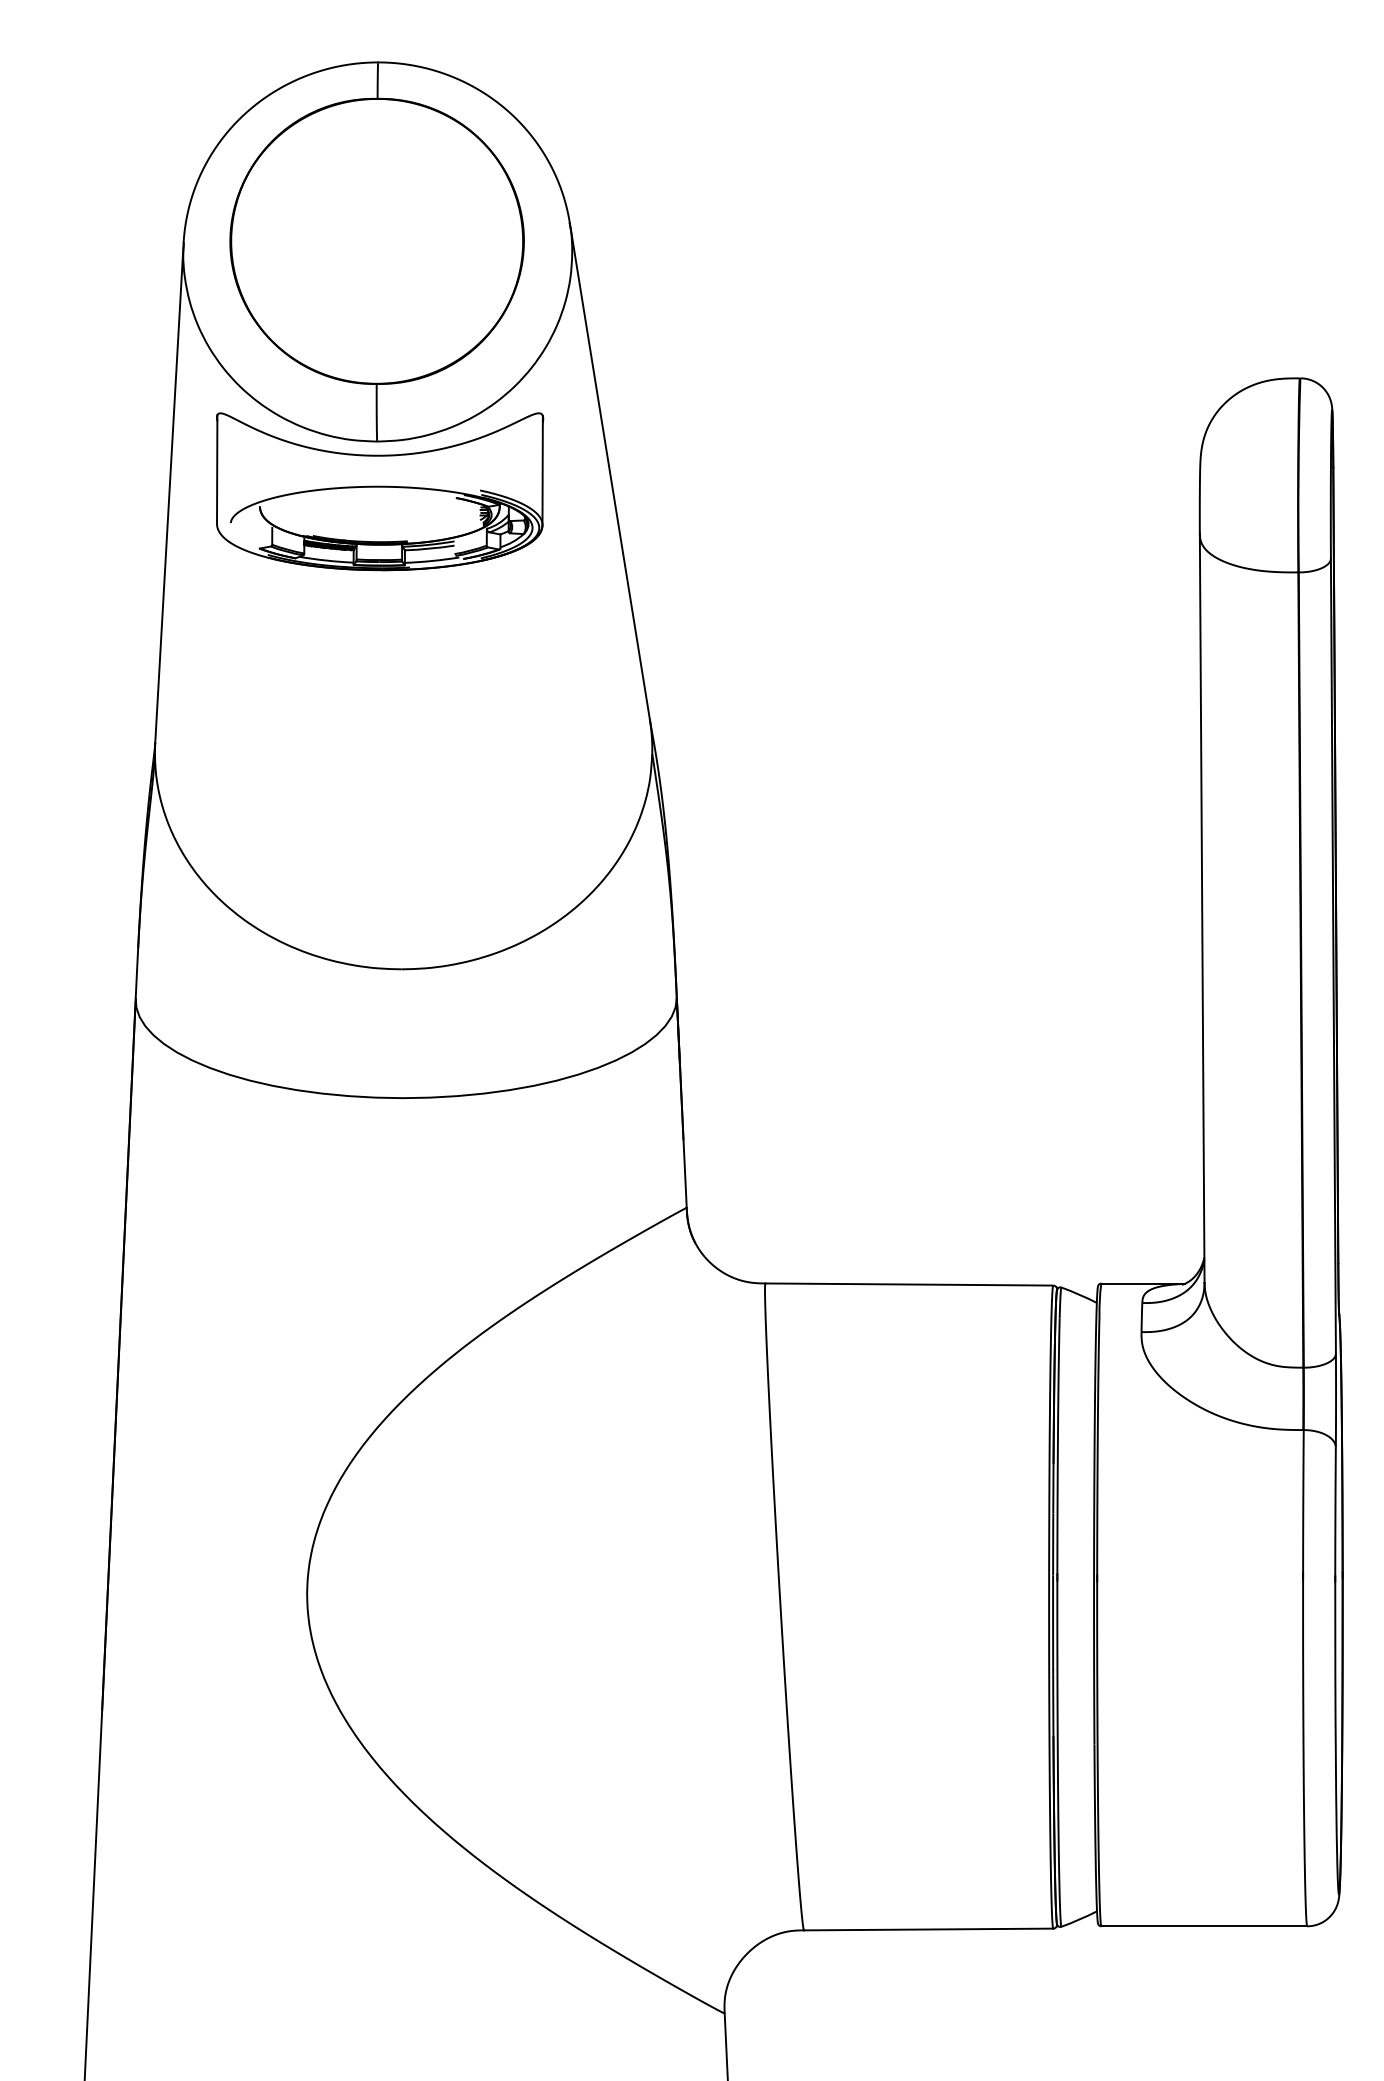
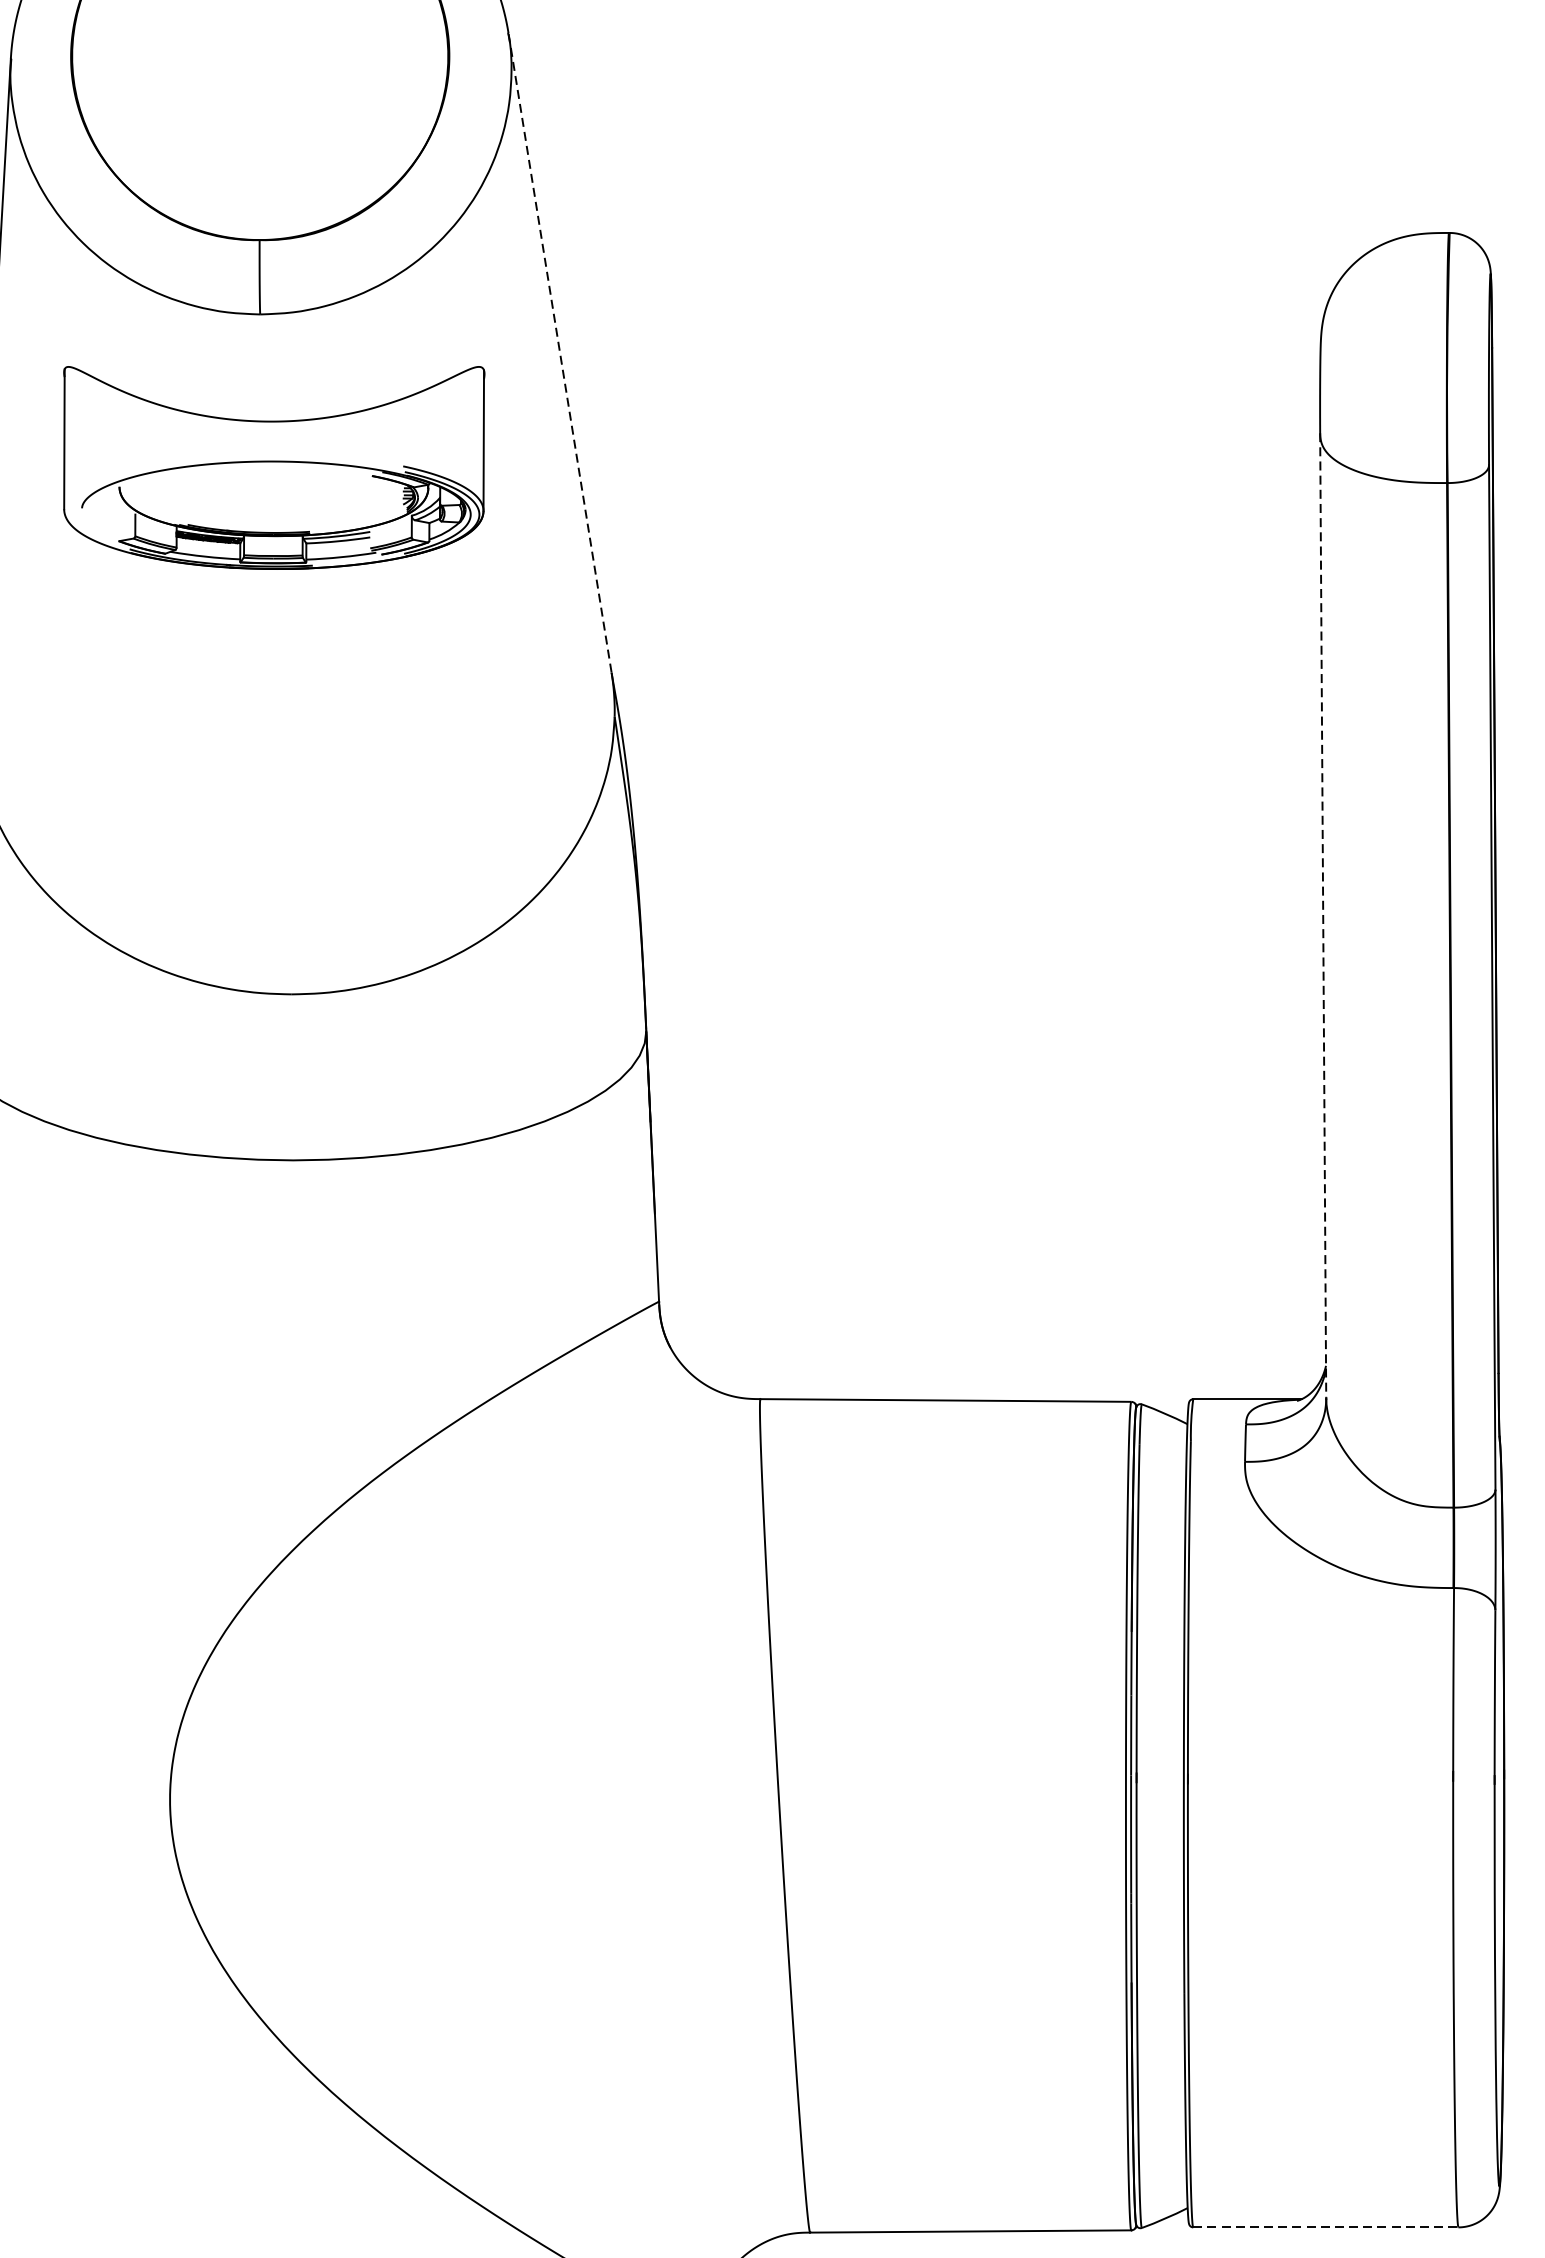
line: (609, 470) -> (559, 351), solid -> dashed
part: (380, 491) -> (274, 467), moved
line: (1202, 908) -> (1323, 916), solid -> dashed
line: (1204, 1926) -> (1326, 2227), solid -> dashed

